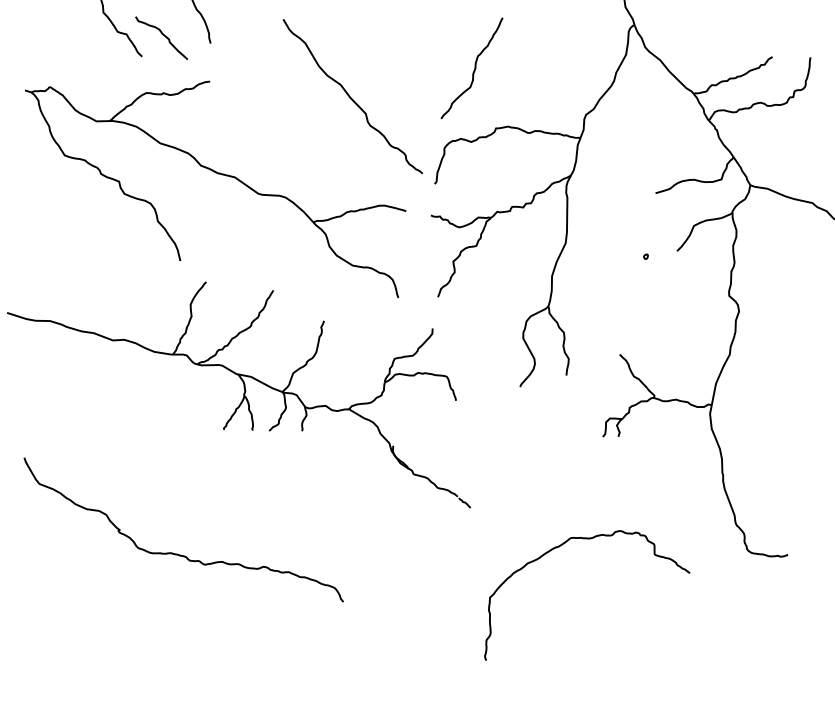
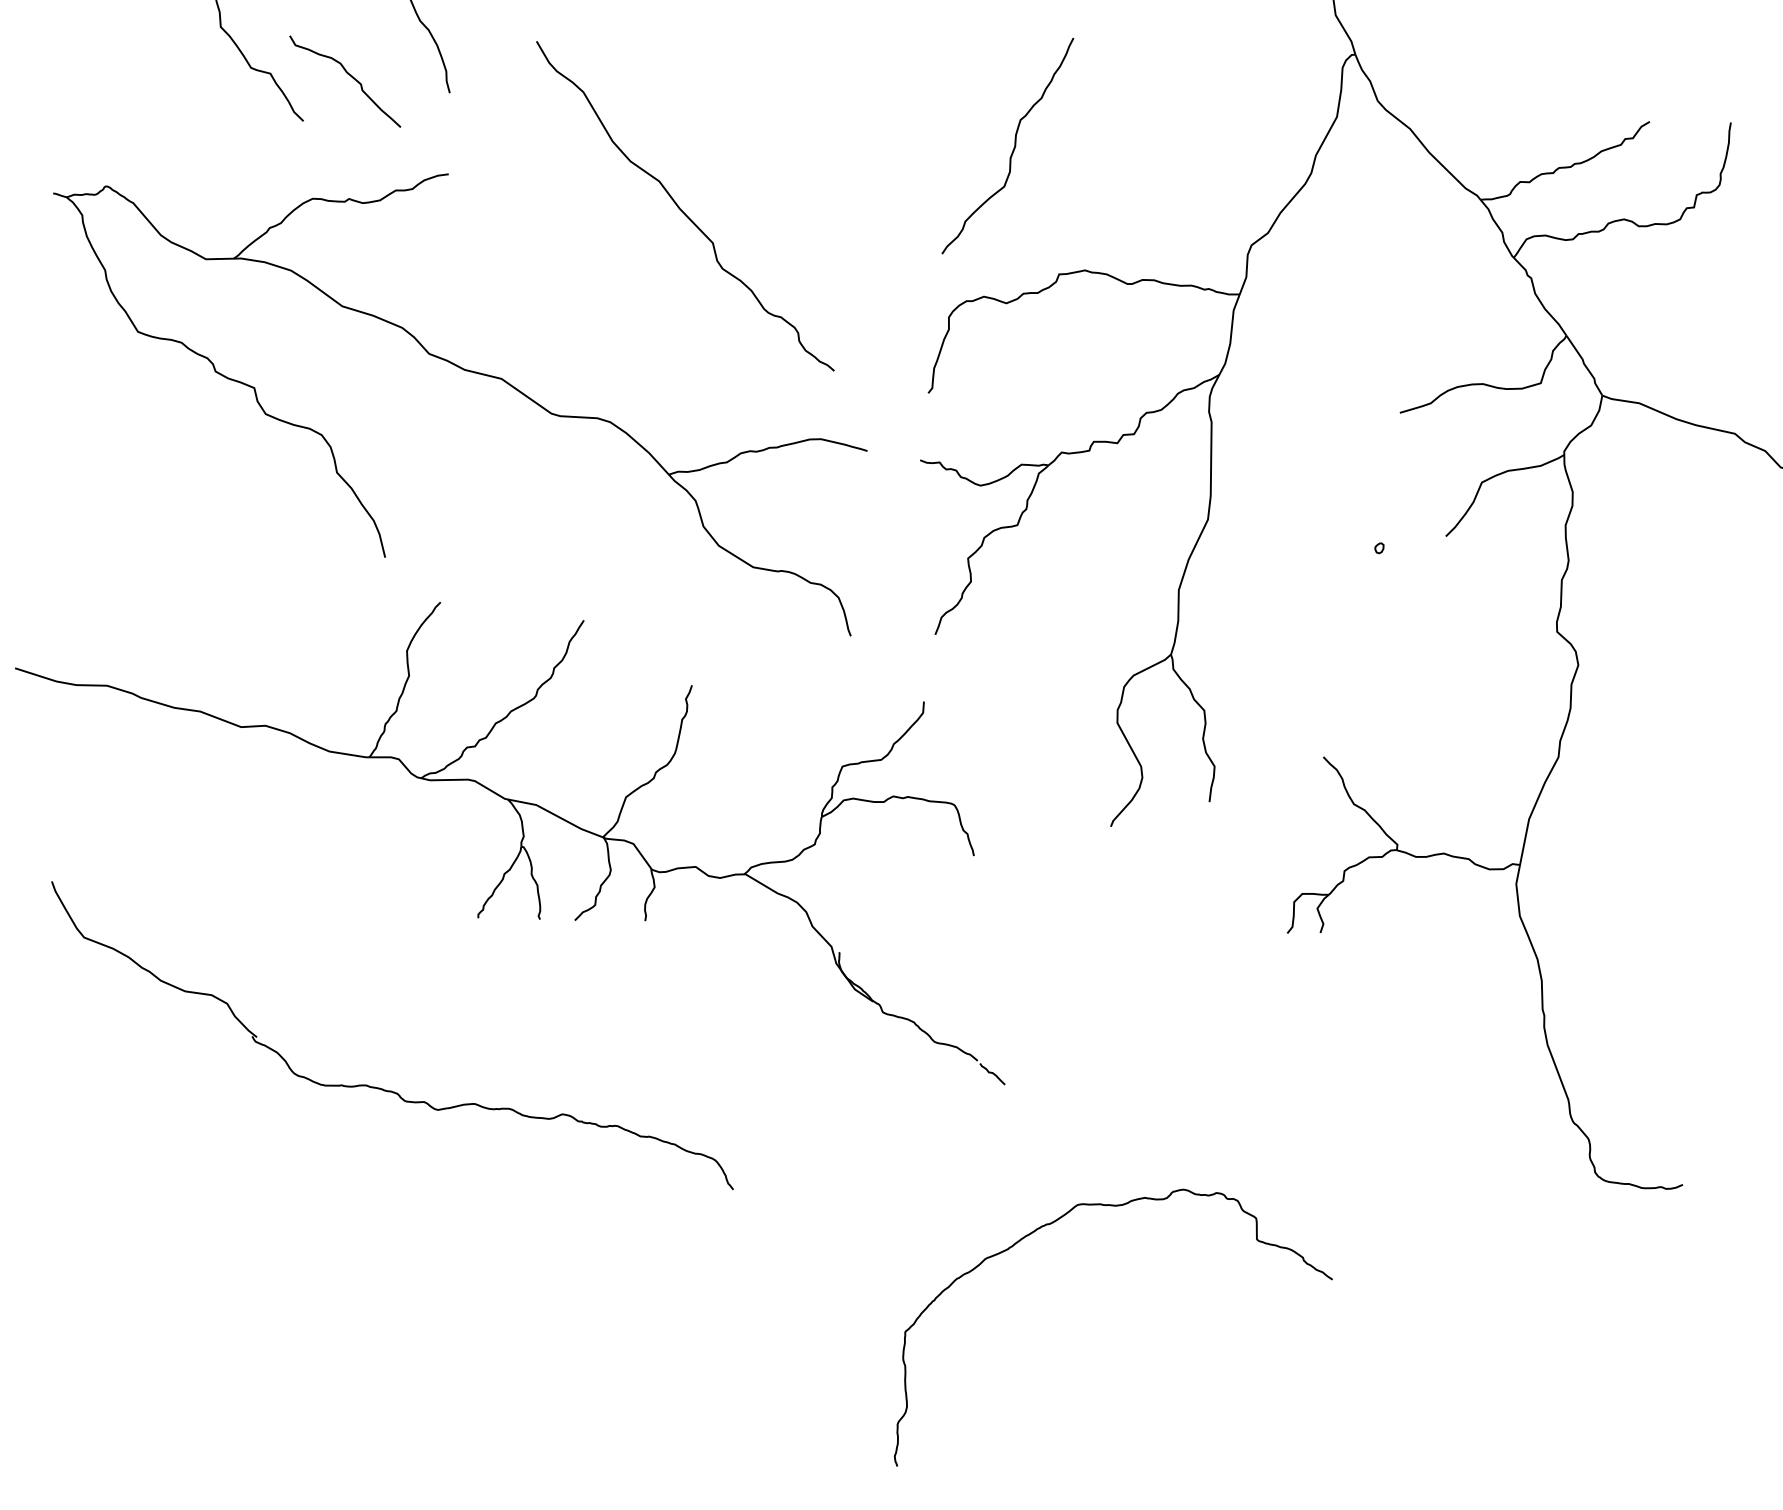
curve: (351, 97) -> (682, 208), moved
curve: (559, 547) -> (1053, 1224), moved
part: (177, 553) -> (378, 1086), moved

